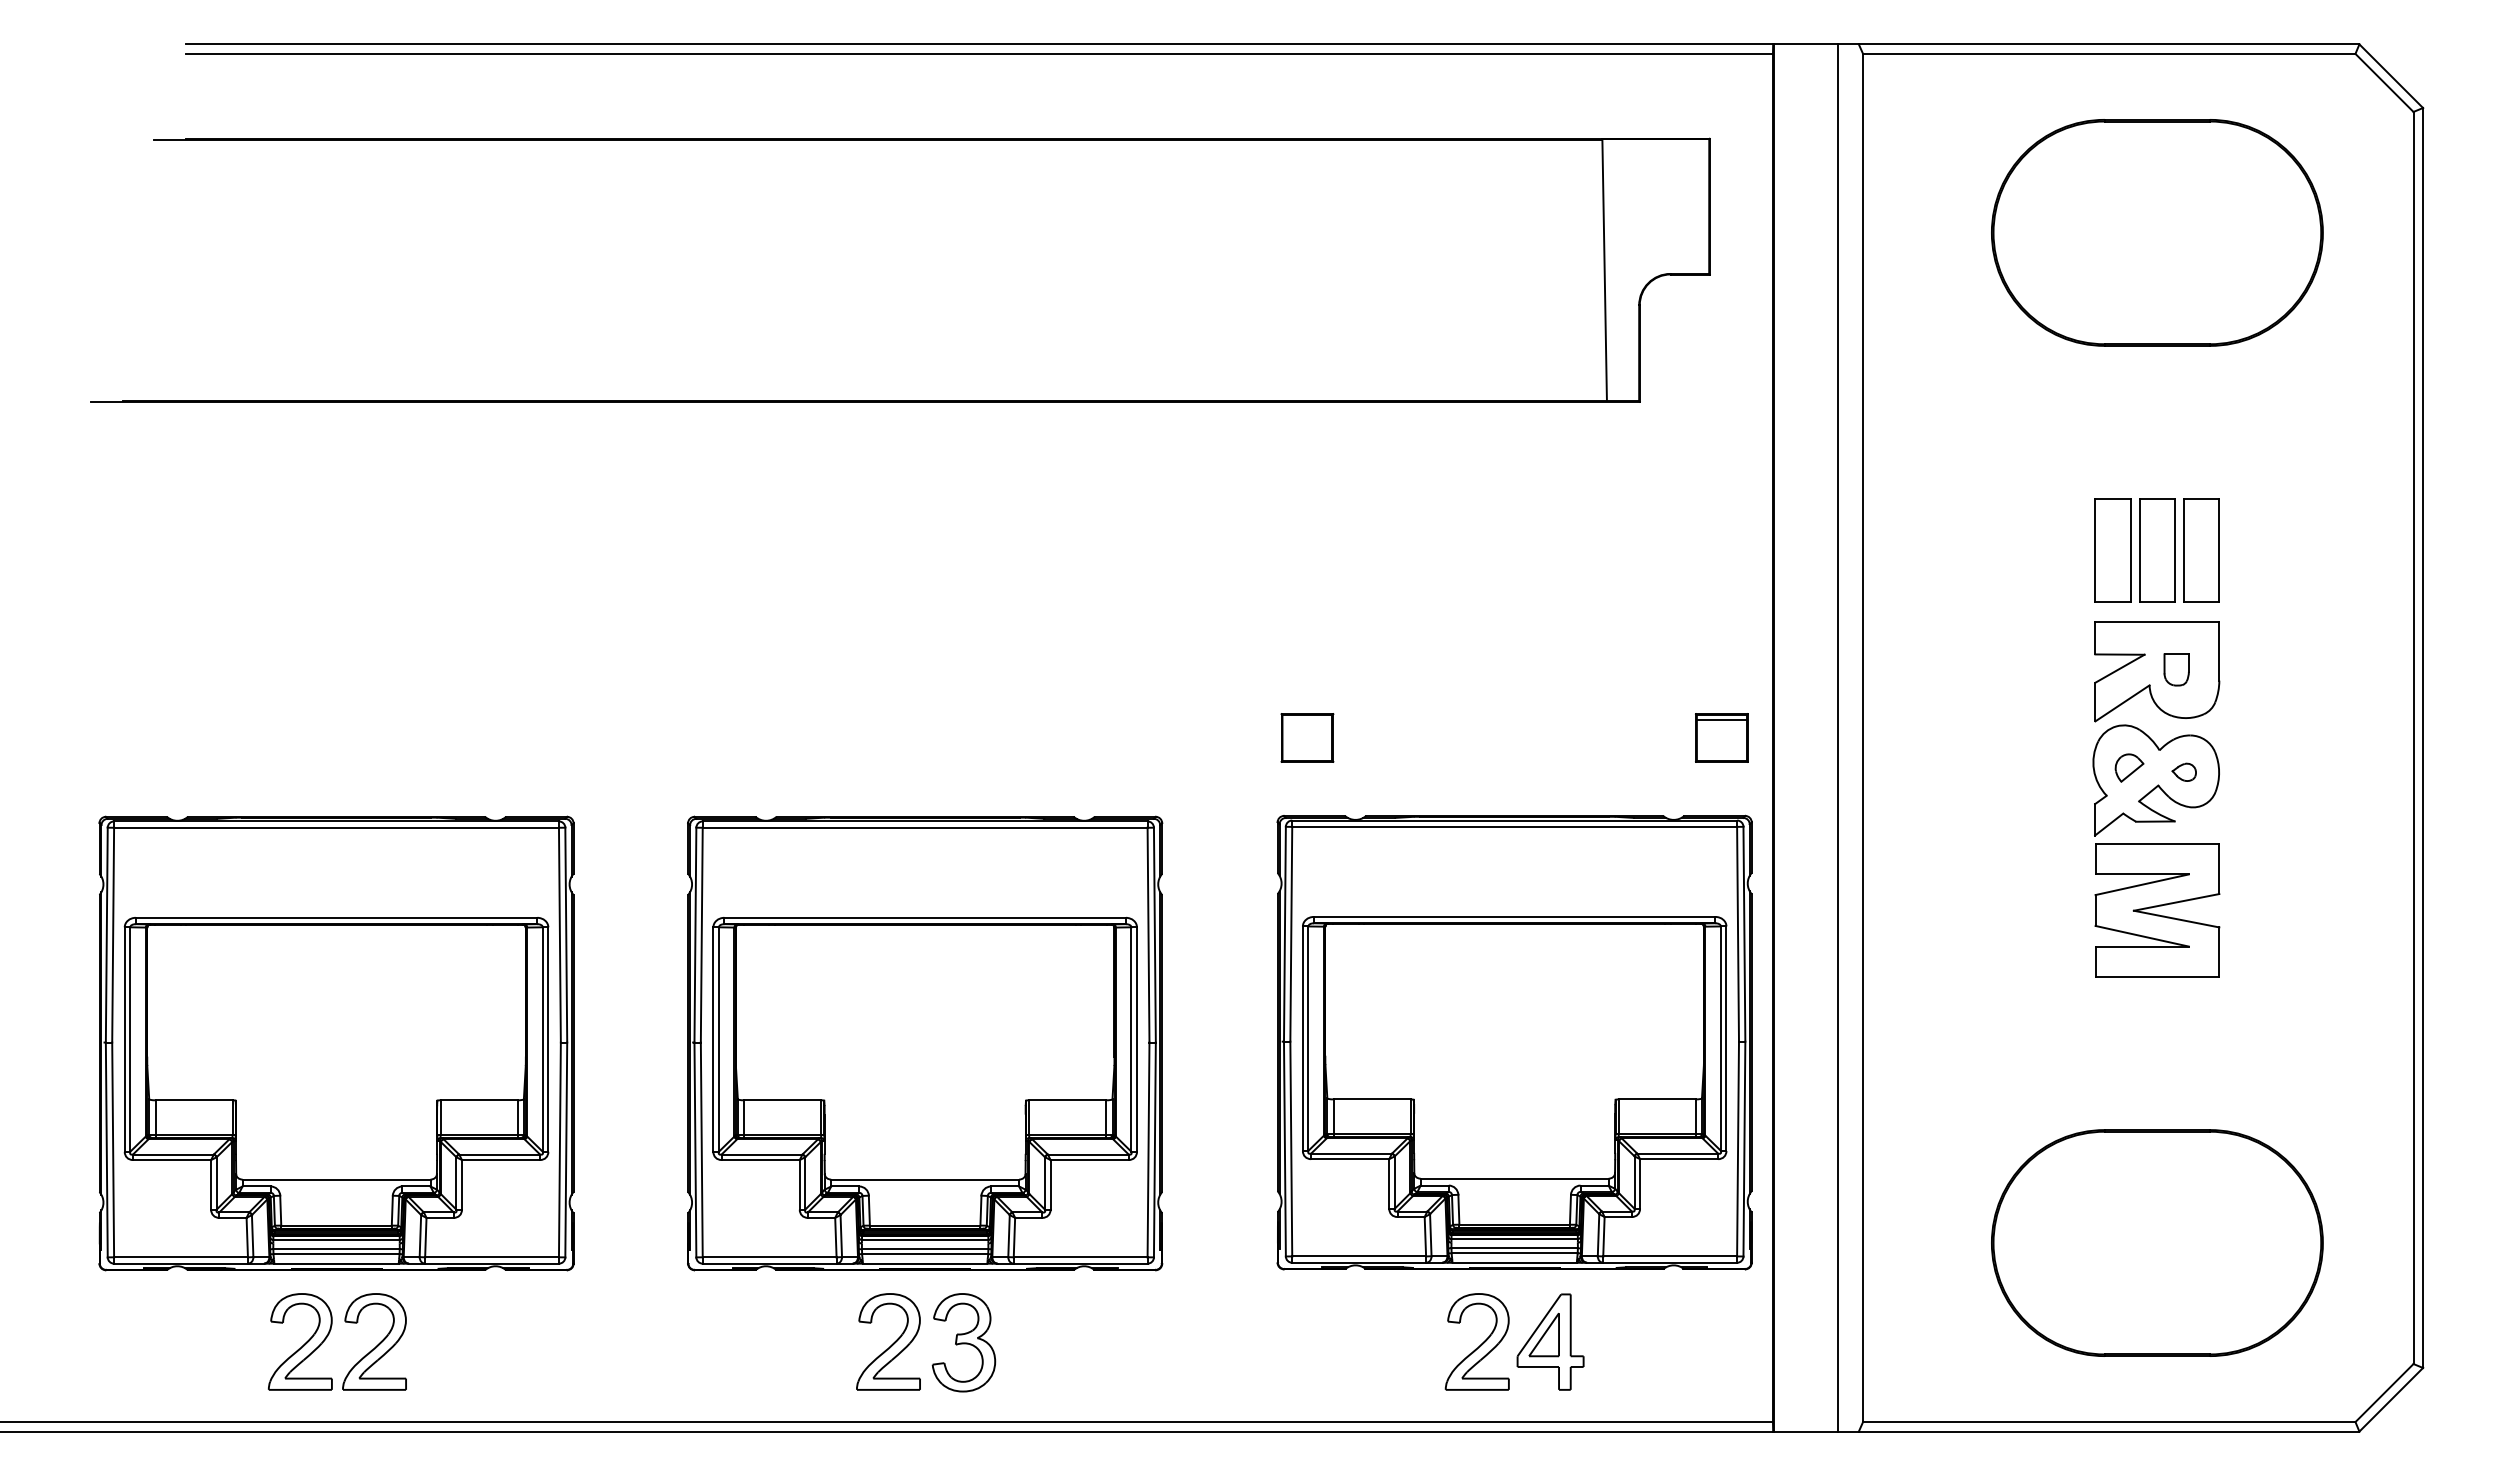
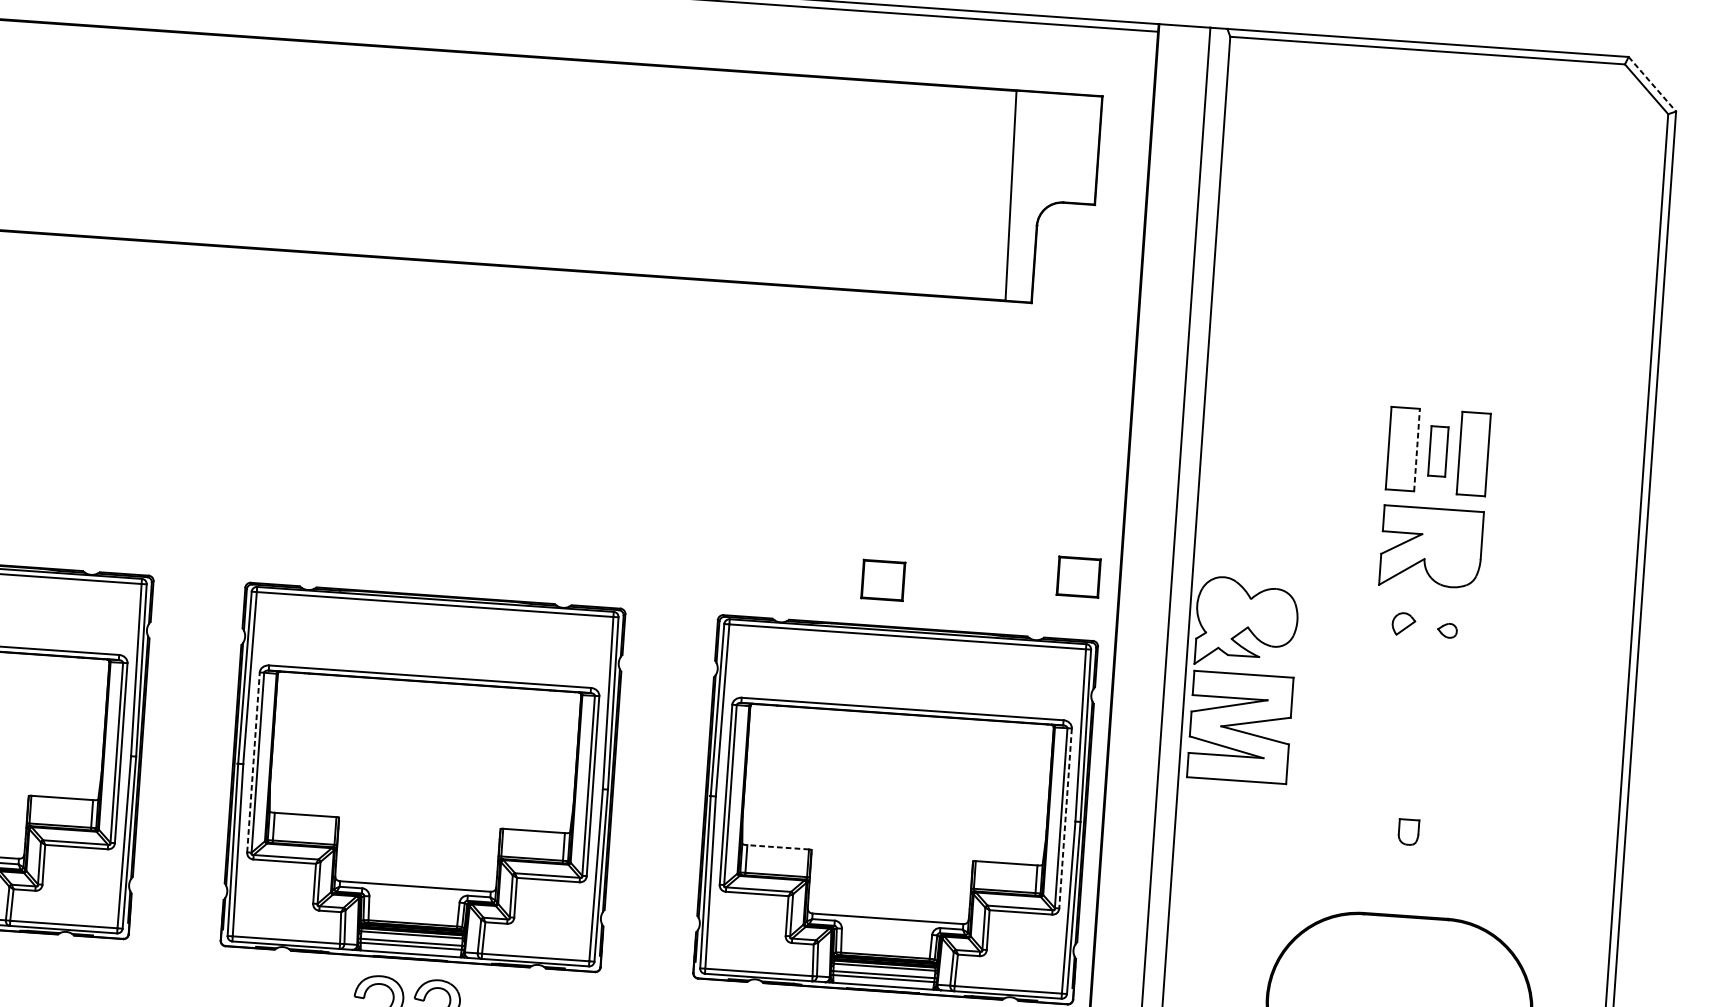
line: (2391, 76) -> (1652, 84), solid -> dashed
part: (2157, 232) -> (1456, 196), removed
line: (2130, 550) -> (1416, 449), solid -> dashed
part: (2157, 550) -> (1438, 451), size x0.6
part: (2176, 669) -> (1408, 831), moved
line: (1721, 720) -> (1079, 563), removed
part: (1307, 737) -> (883, 580), moved
part: (2156, 850) -> (1242, 679), moved
line: (713, 1039) -> (253, 762), solid -> dashed
line: (1726, 1039) -> (1065, 819), solid -> dashed
line: (1371, 1099) -> (777, 847), solid -> dashed

